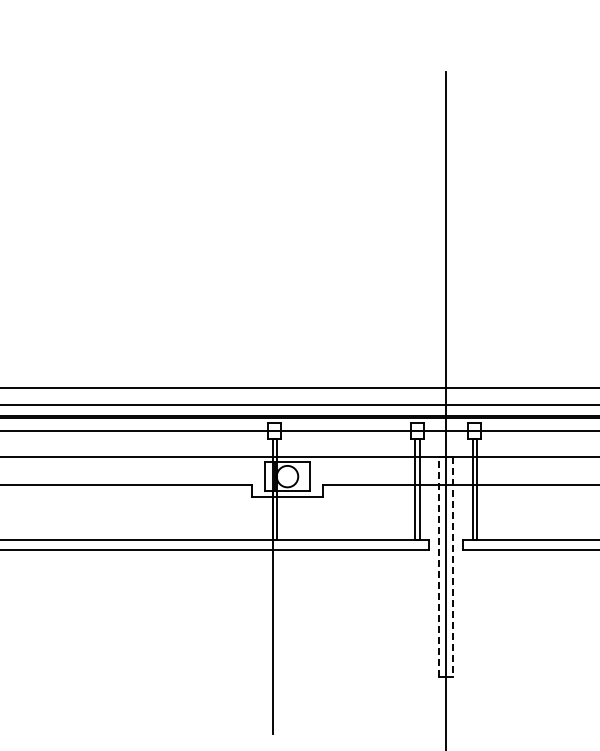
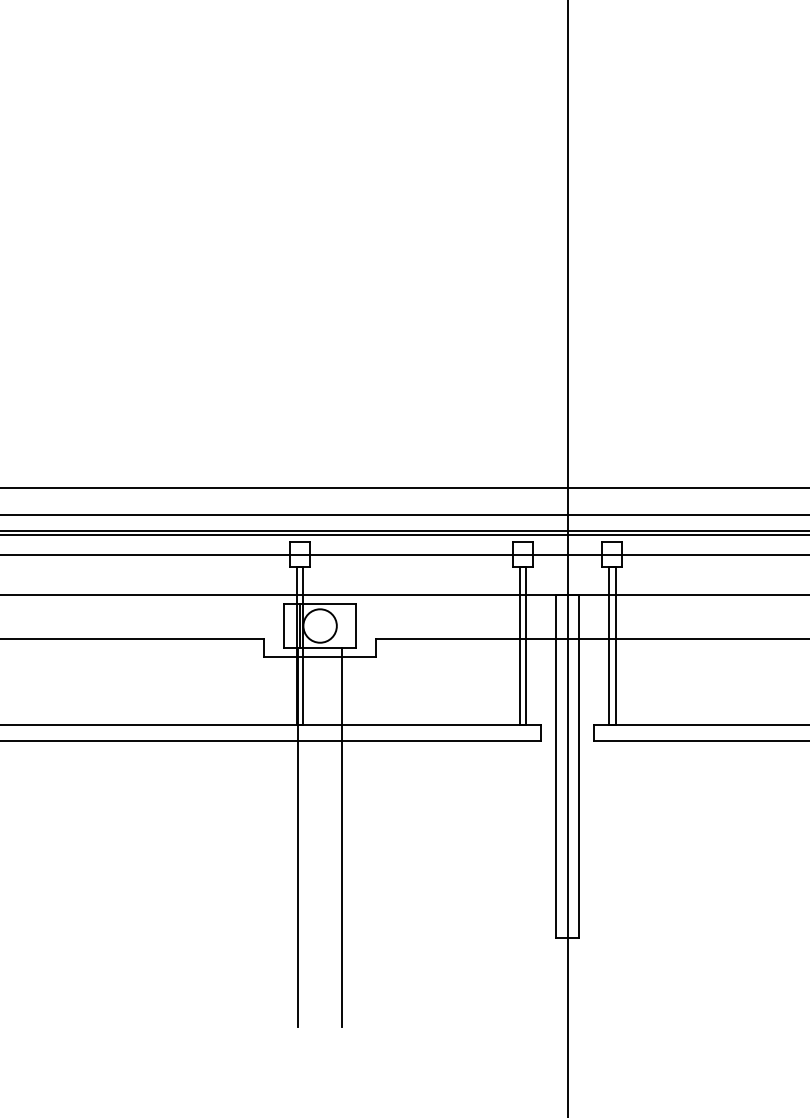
line: (439, 566) -> (557, 766), dashed -> solid
line: (453, 567) -> (579, 767), dashed -> solid
line: (301, 611) -> (341, 836), added

